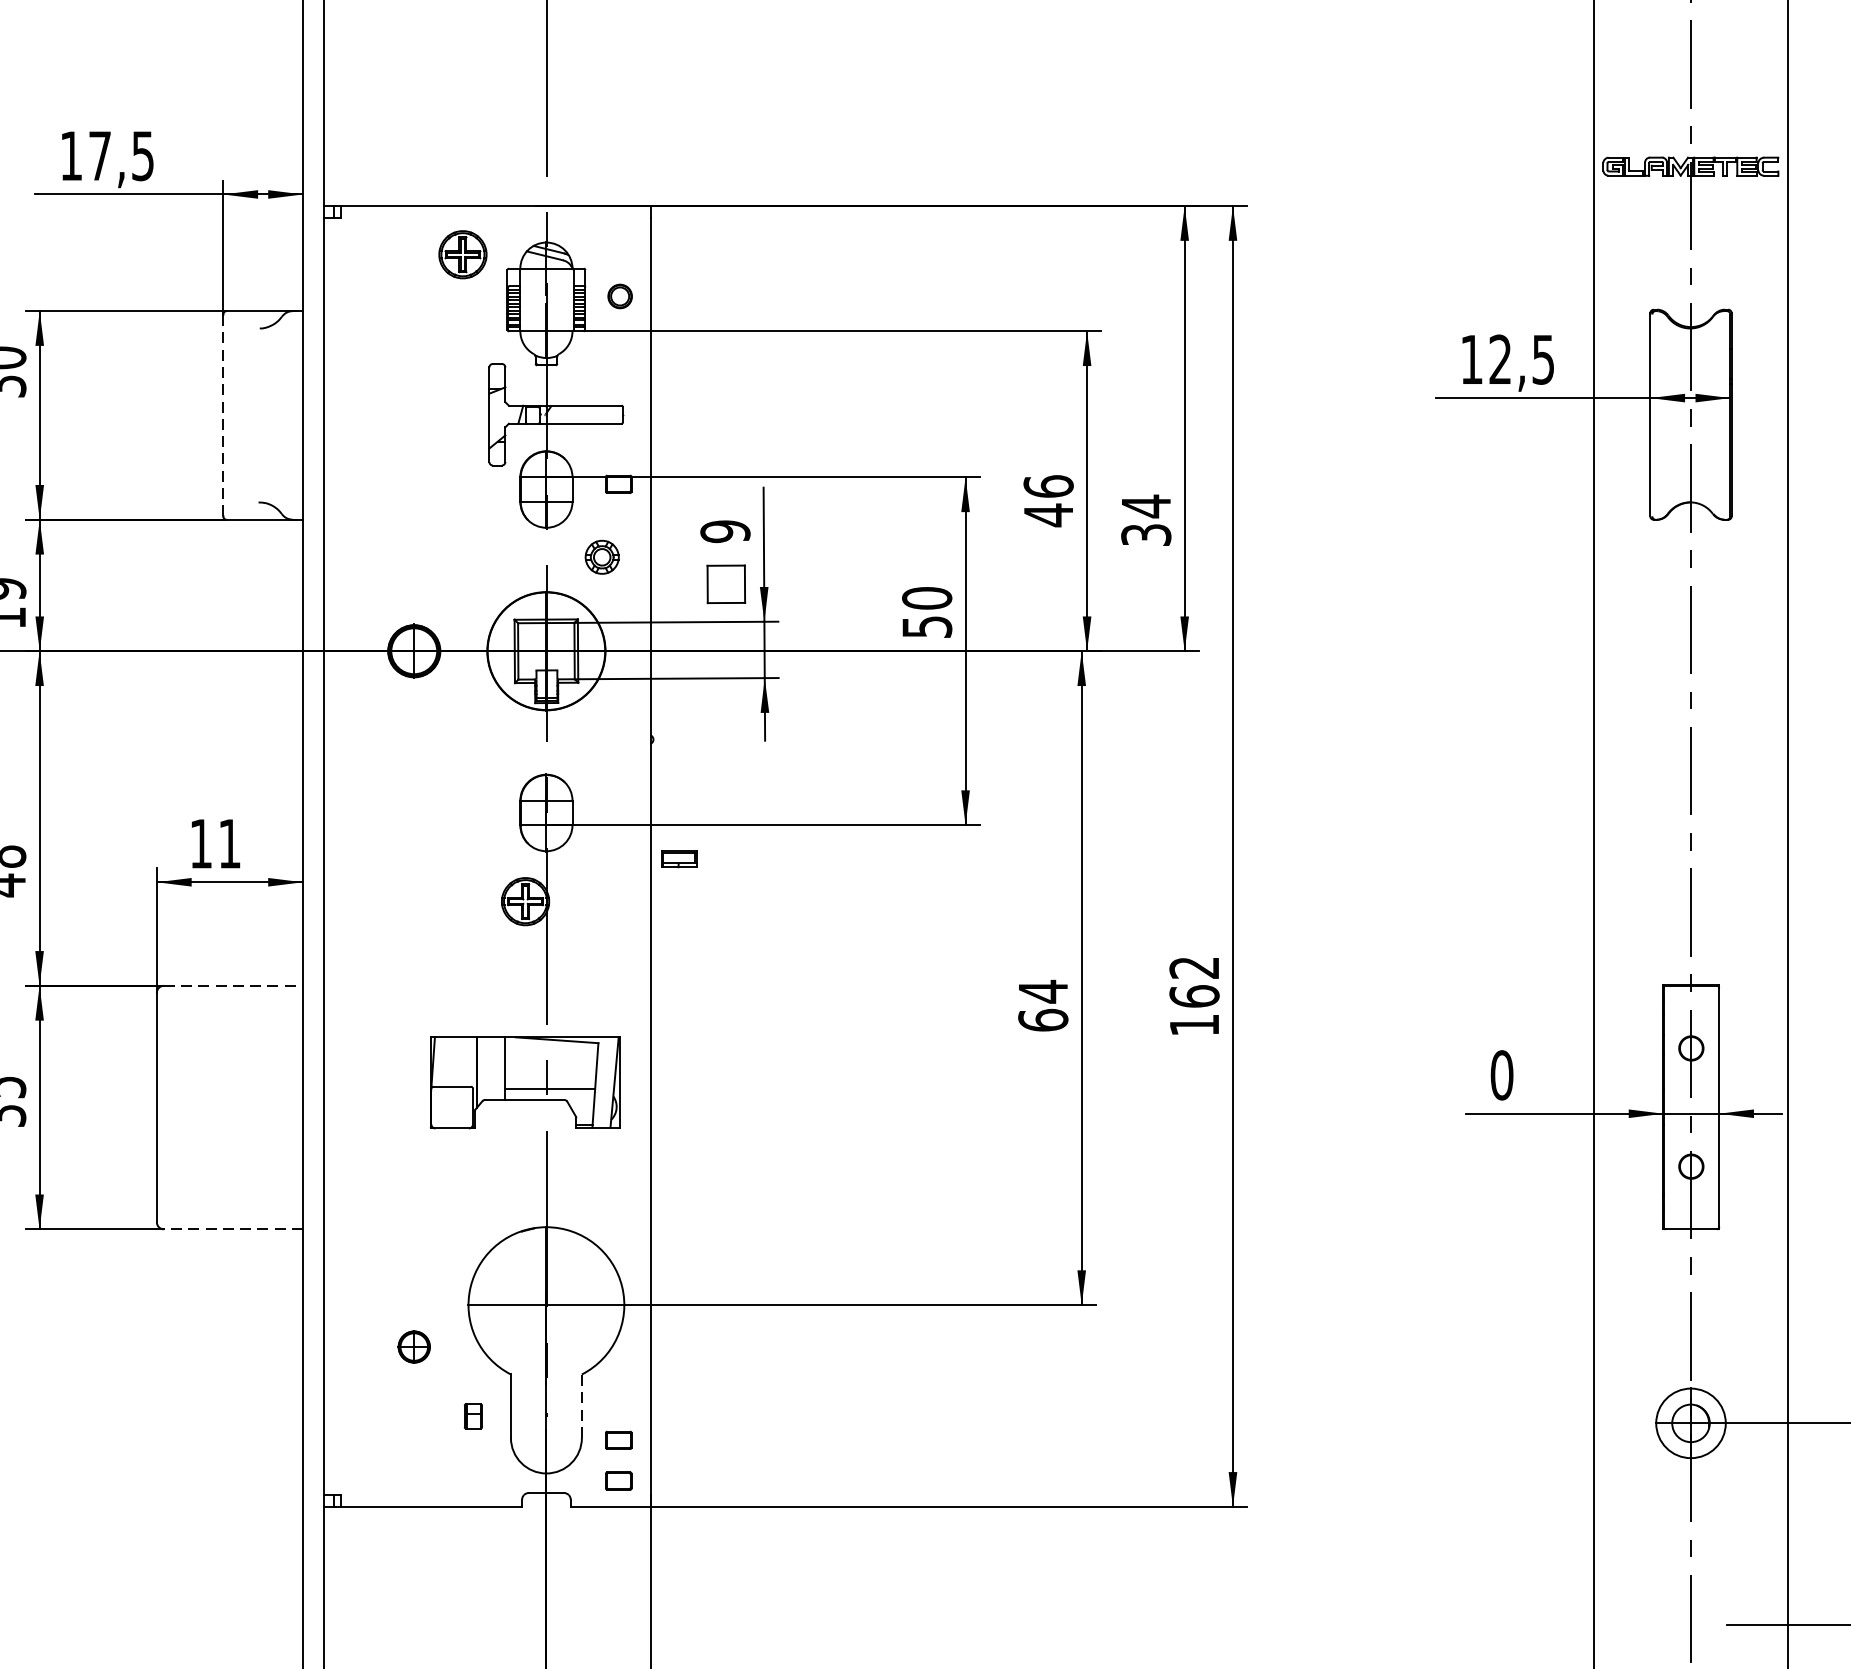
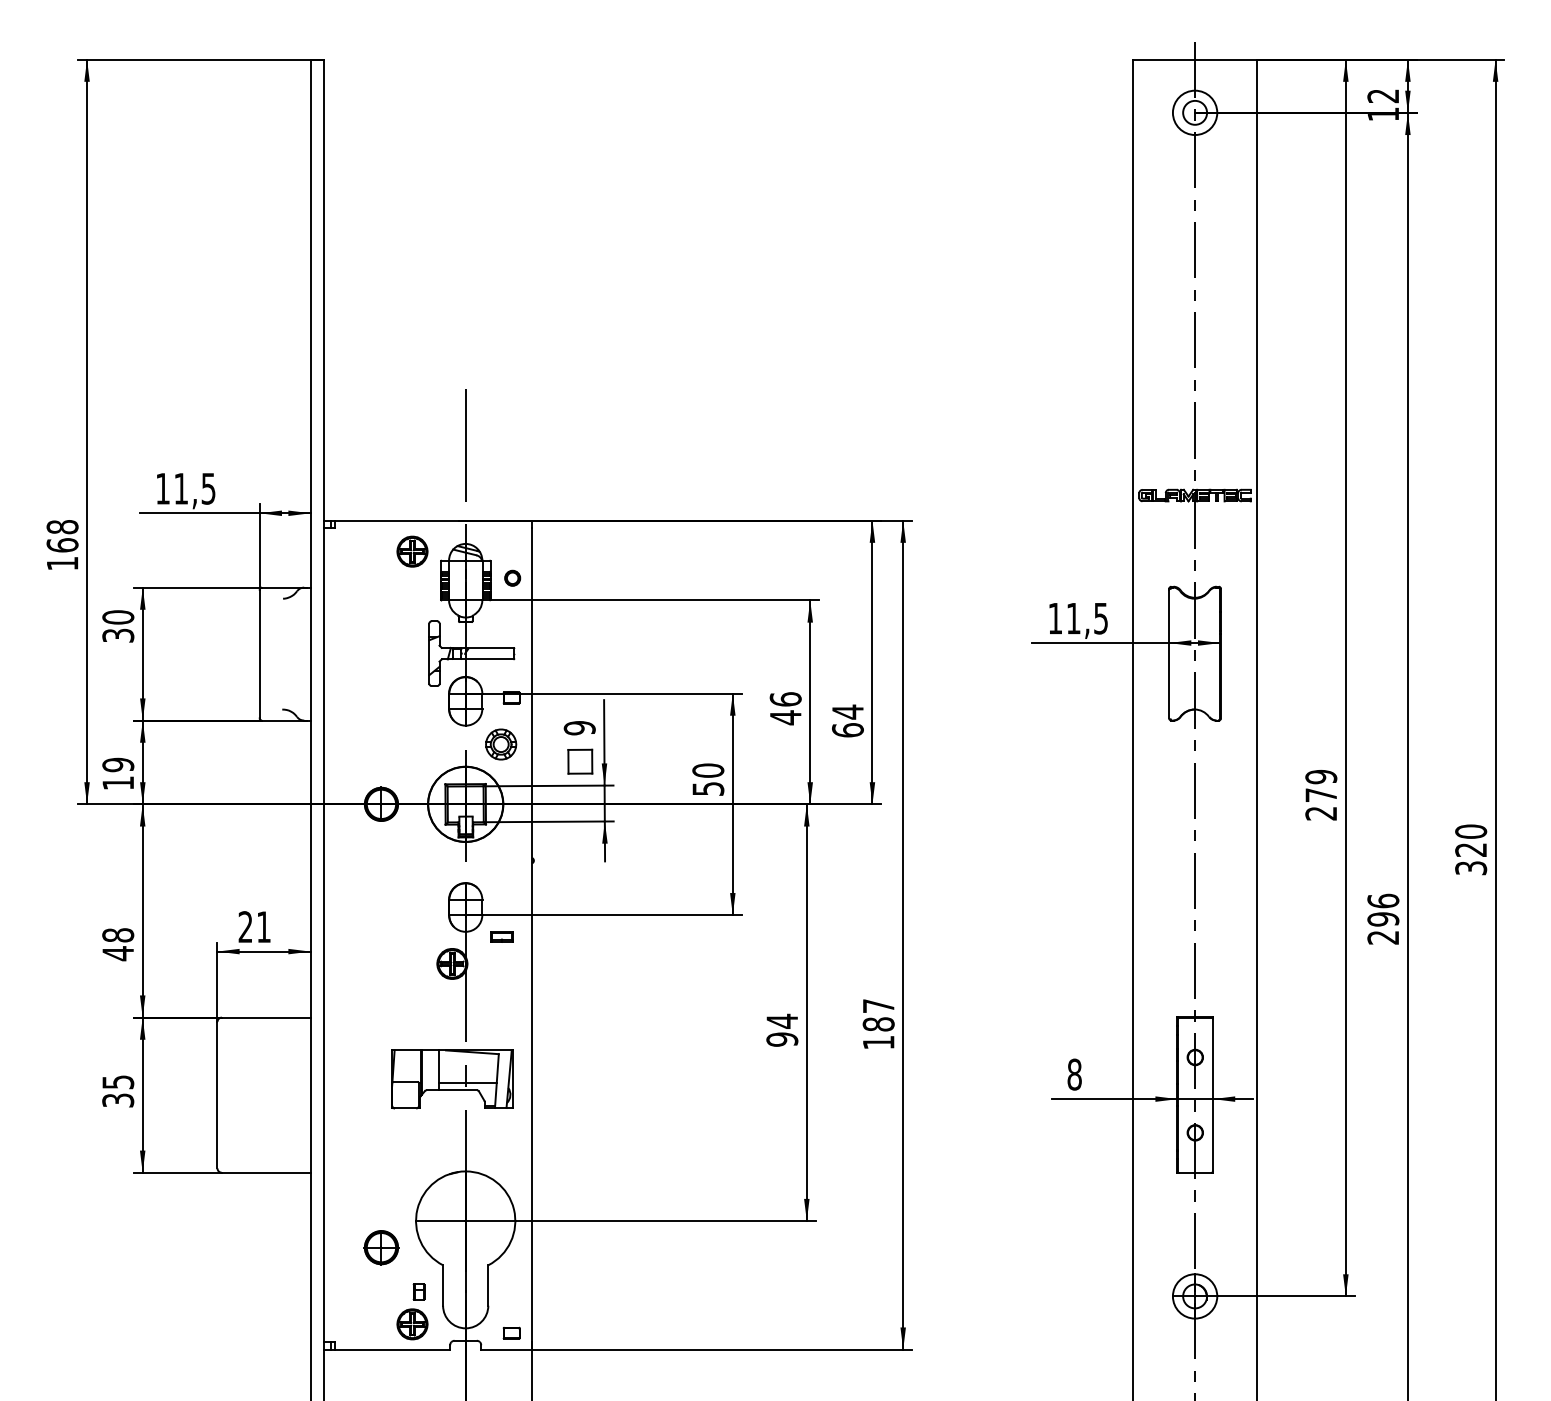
text: (98, 155) -> (180, 488), 17,5 -> 11,5
text: (1500, 359) -> (1073, 618), 12,5 -> 11,5
line: (222, 414) -> (259, 653), dashed -> solid
text: (1145, 535) -> (847, 730), 34 -> 64
part: (602, 557) -> (501, 744), size x1.43
text: (200, 842) -> (245, 926), 11 -> 21
part: (677, 858) -> (501, 936), moved
text: (1194, 982) -> (878, 1015), 162 -> 187
line: (233, 985) -> (266, 1017), dashed -> solid
text: (1043, 1020) -> (782, 1039), 64 -> 94
text: (1501, 1075) -> (1074, 1074), 0 -> 8
line: (232, 1228) -> (265, 1172), dashed -> solid
part: (414, 1346) -> (381, 1247), size x1.67
line: (582, 1406) -> (488, 1285), dashed -> solid
part: (618, 1439) -> (511, 1306), removed
part: (462, 1467) -> (412, 1324), added

